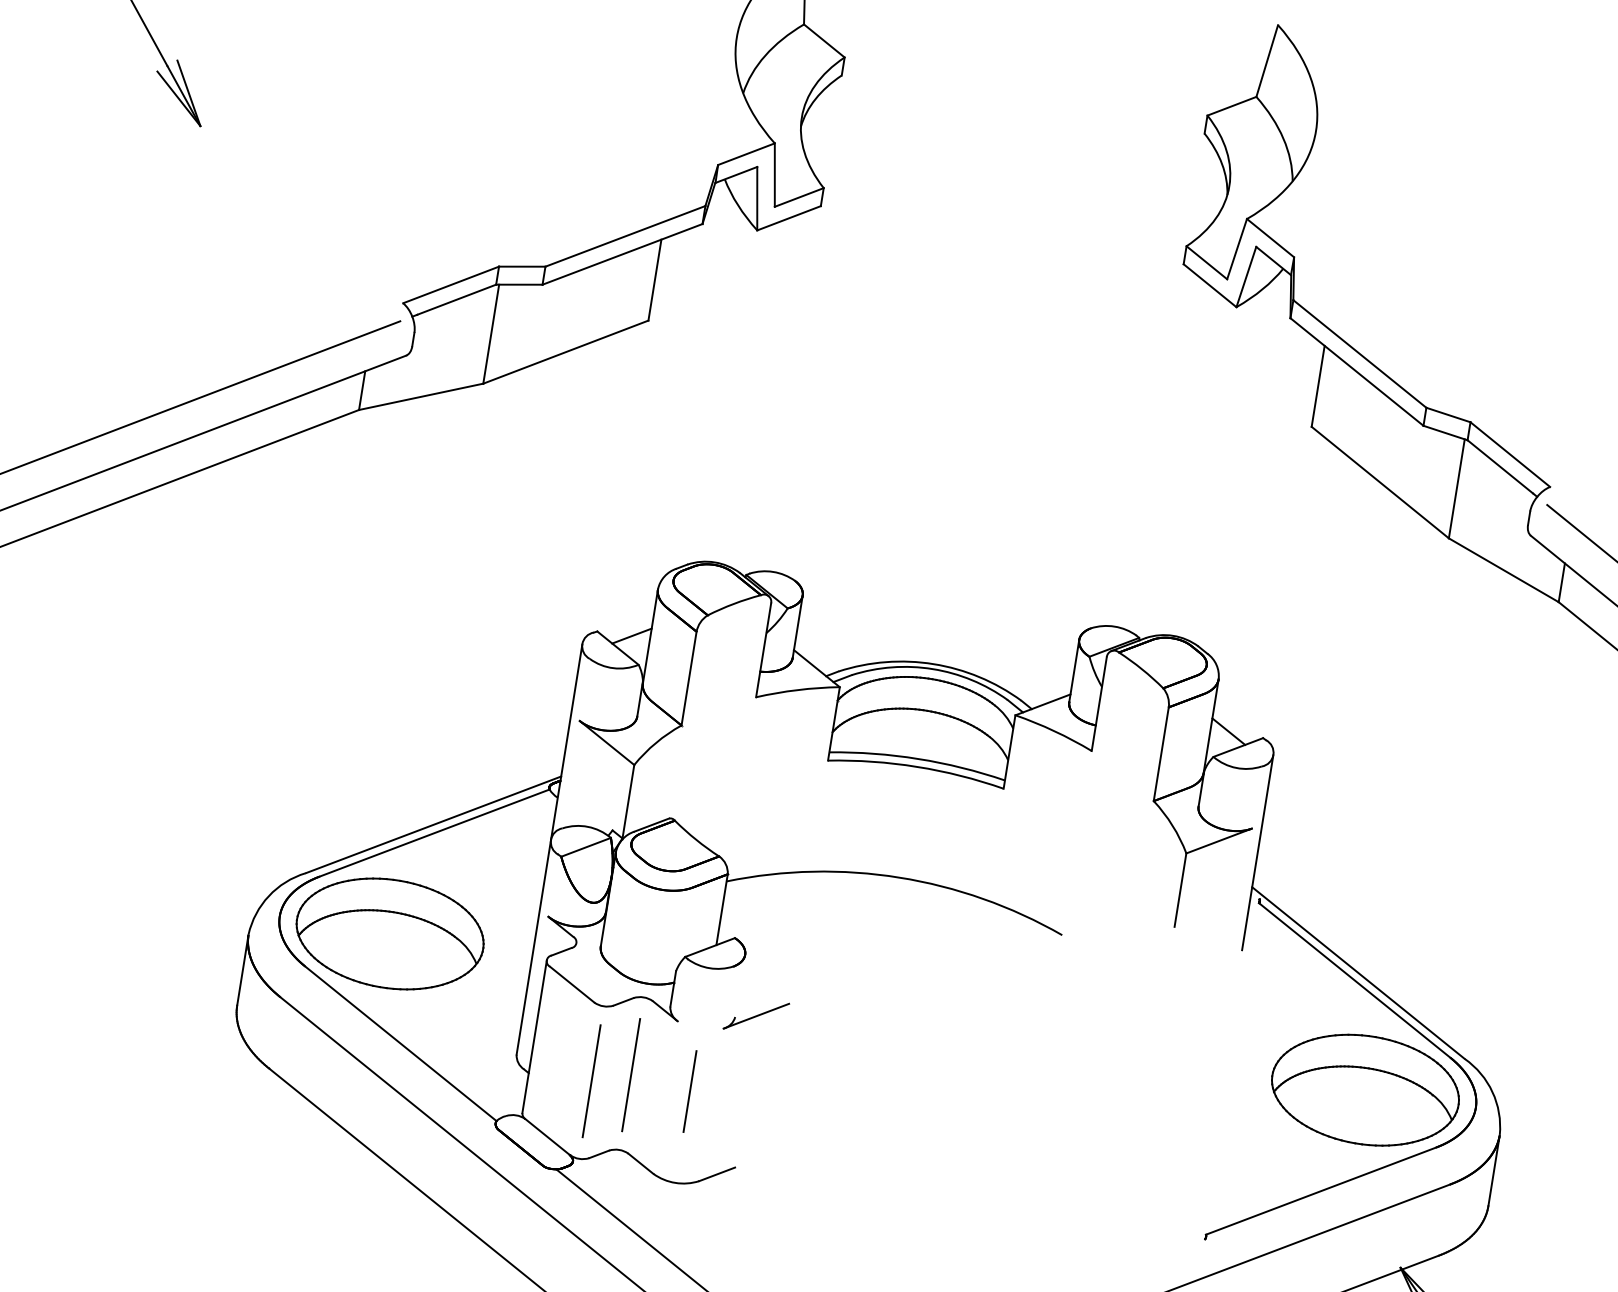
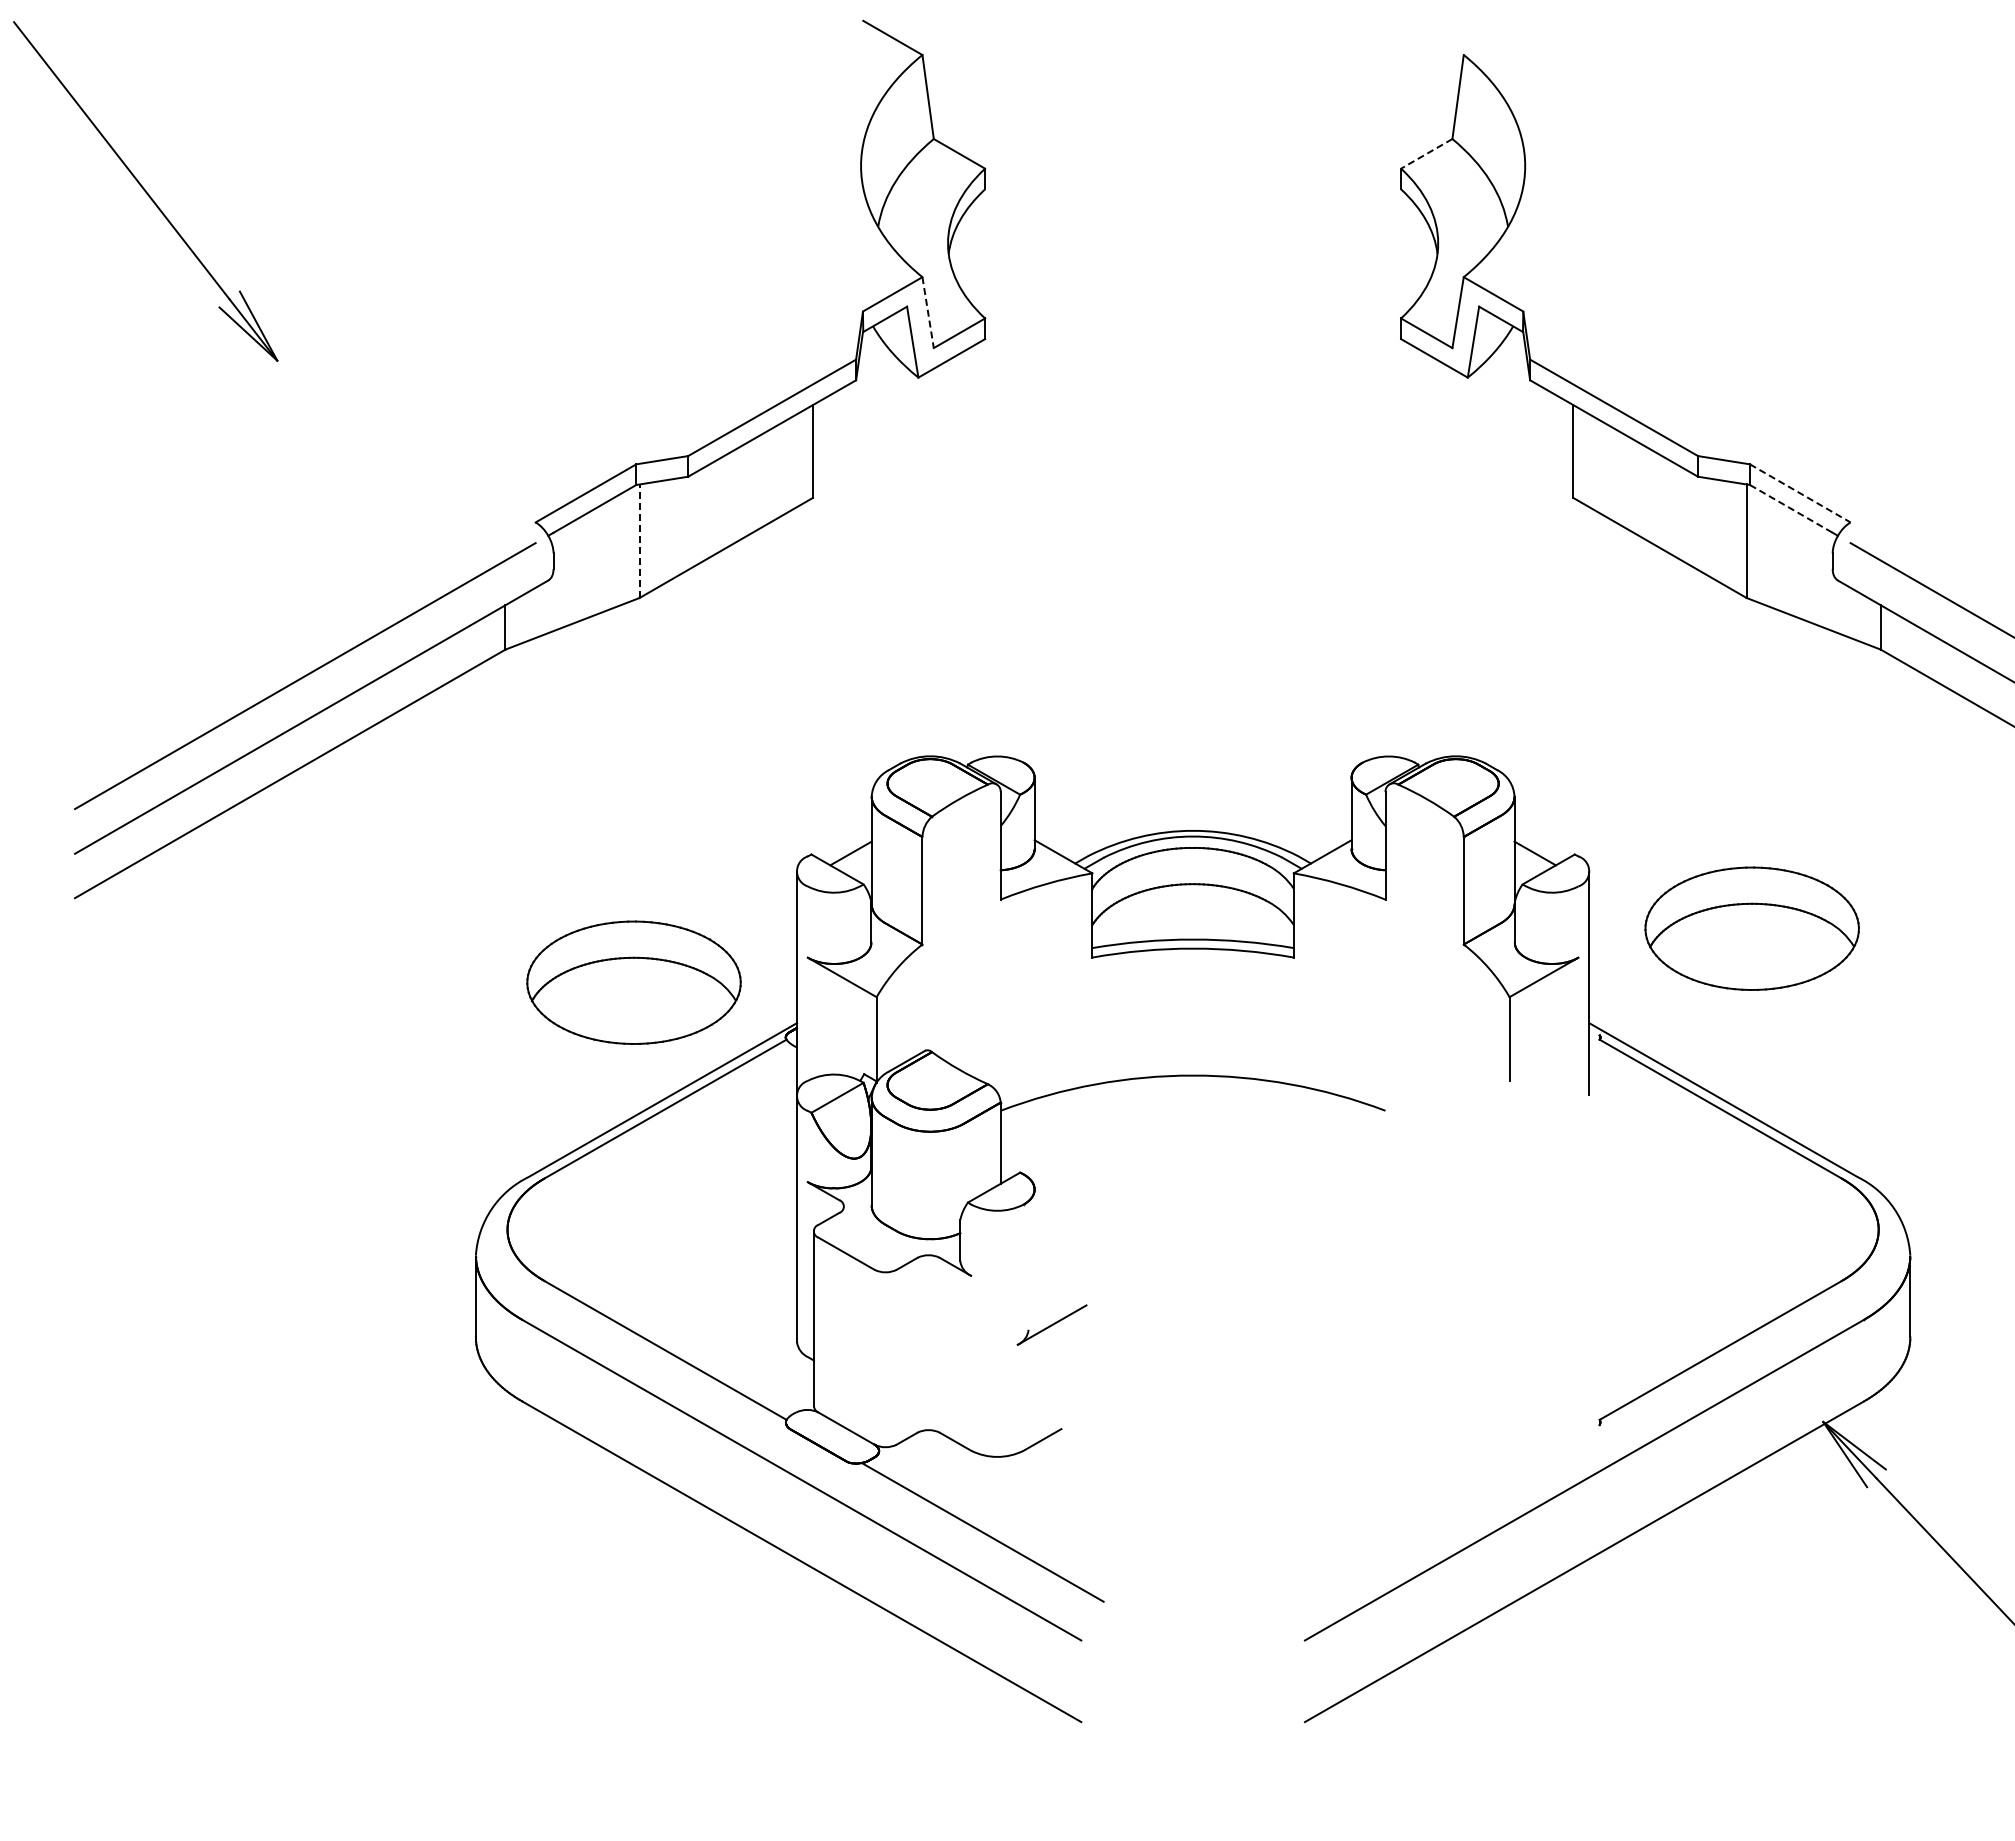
line: (1231, 105) -> (1426, 153), solid -> dashed
line: (775, 175) -> (928, 312), solid -> dashed
line: (491, 334) -> (639, 541), solid -> dashed
line: (1510, 454) -> (1800, 493), solid -> dashed
line: (1500, 466) -> (1791, 508), solid -> dashed
part: (389, 933) -> (633, 982), moved
part: (755, 1015) -> (1051, 1324), moved
line: (630, 1075) -> (928, 1344), removed
line: (591, 1081) -> (885, 1358), removed
part: (1364, 1089) -> (1751, 928), moved
line: (690, 1090) -> (997, 1351), removed

